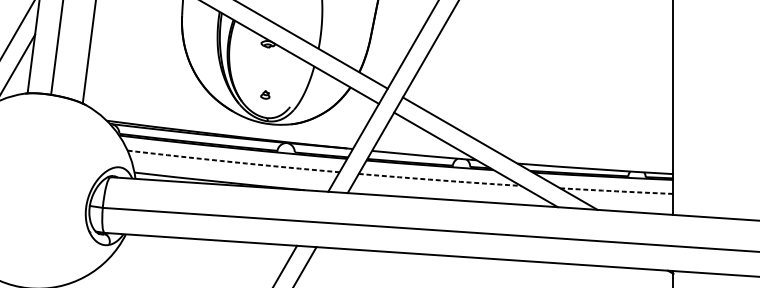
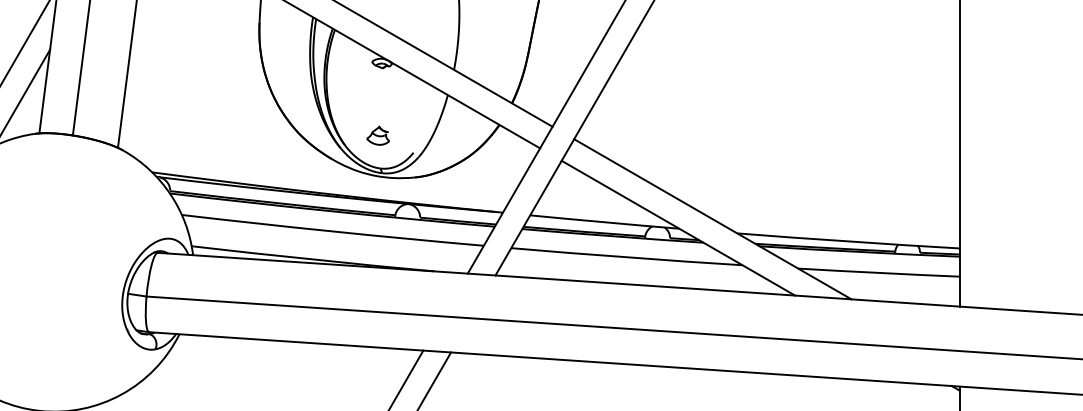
part: (264, 94) -> (377, 135), size x1.67
arc: (233, 162) -> (332, 231), dashed -> solid
arc: (439, 180) -> (626, 257), dashed -> solid
arc: (616, 191) -> (878, 272), dashed -> solid

